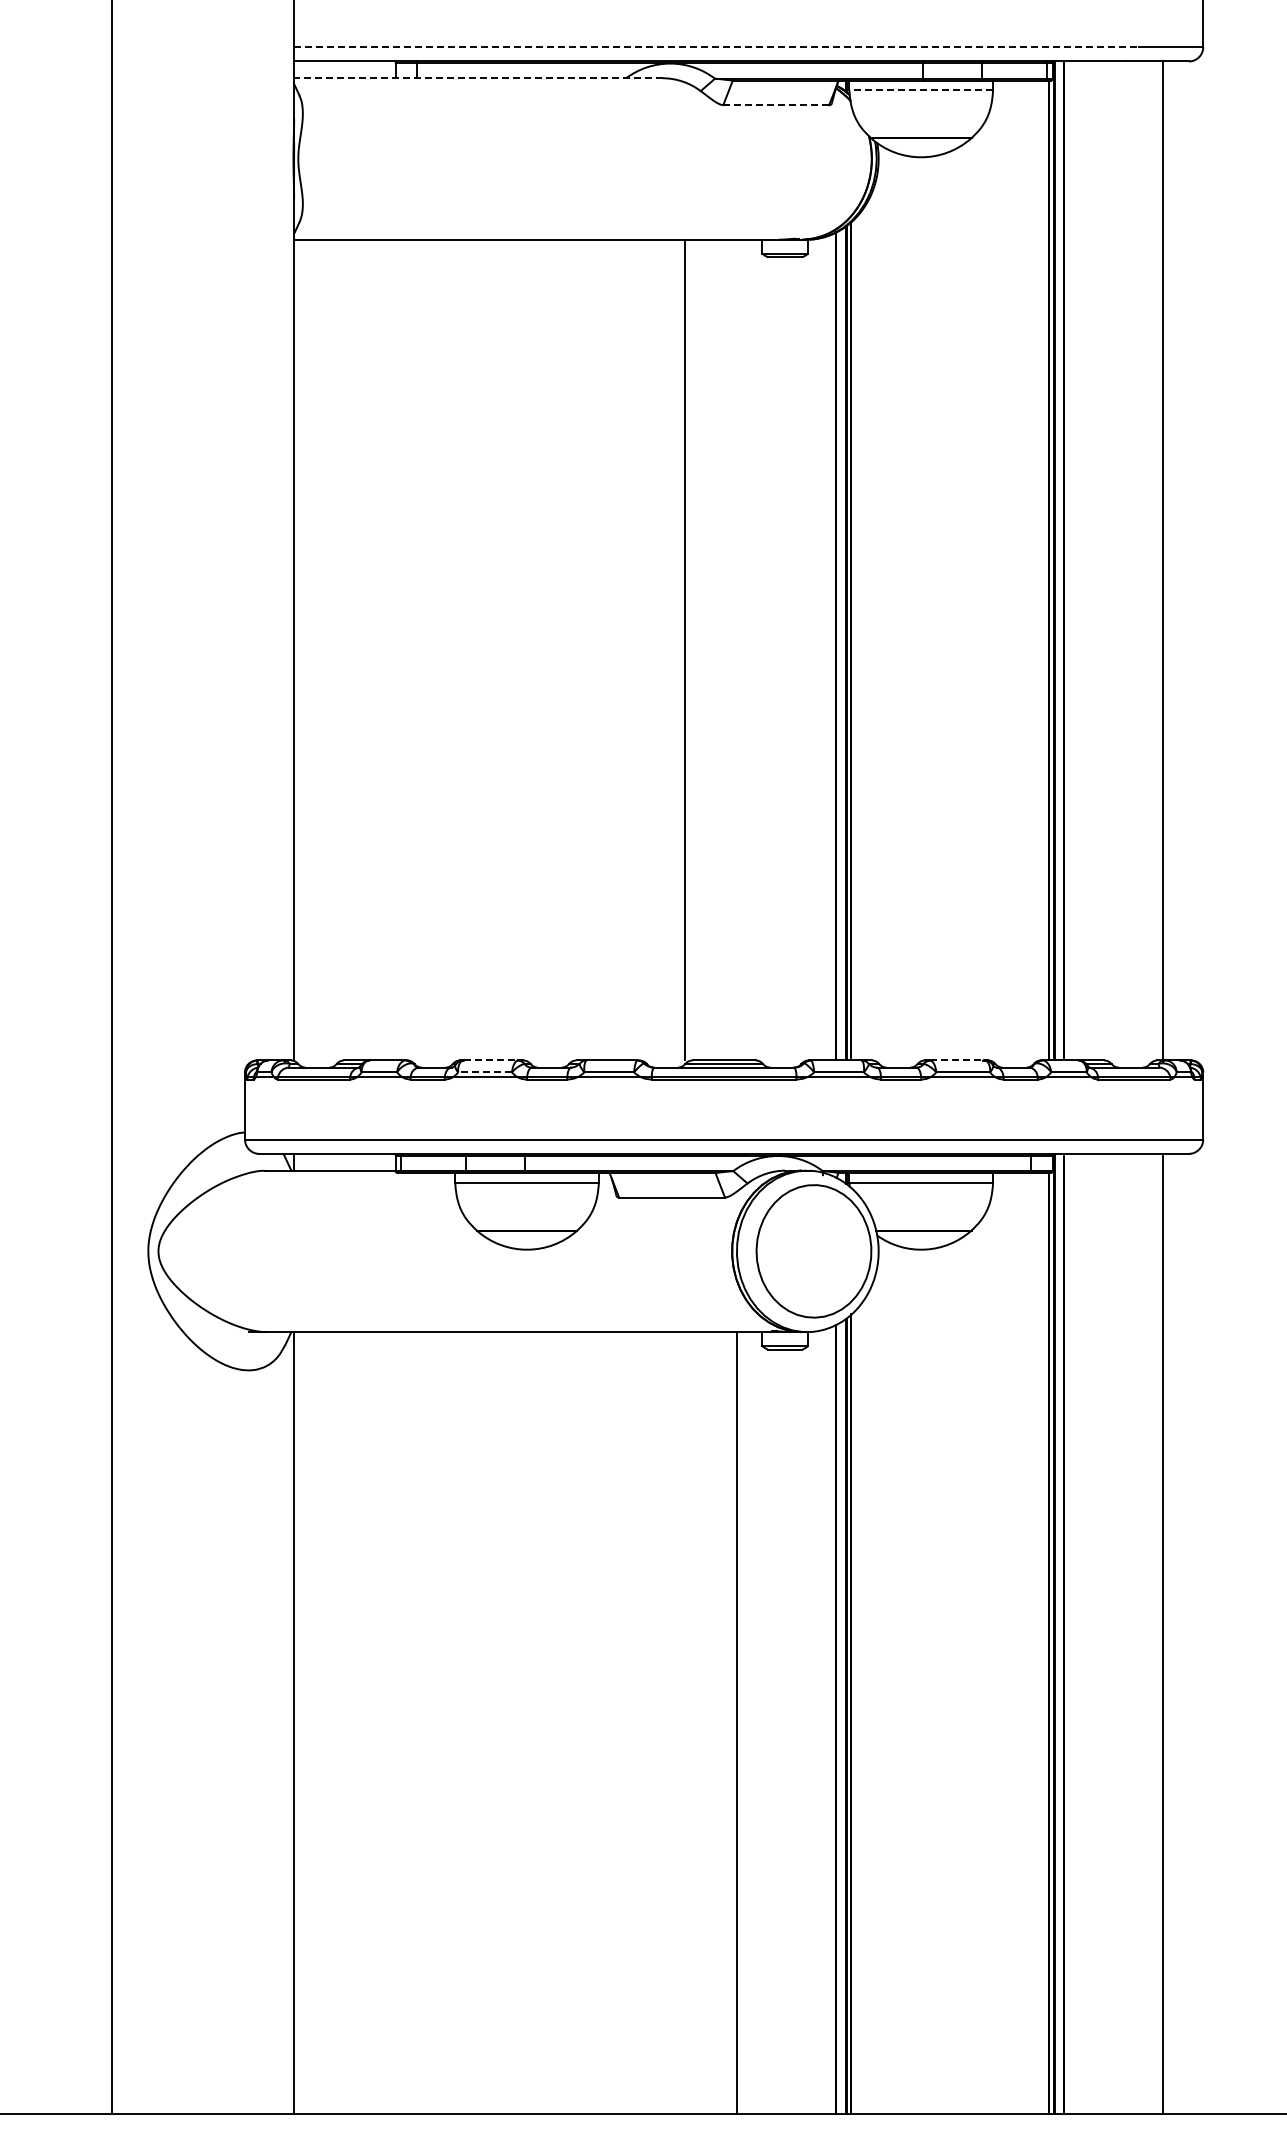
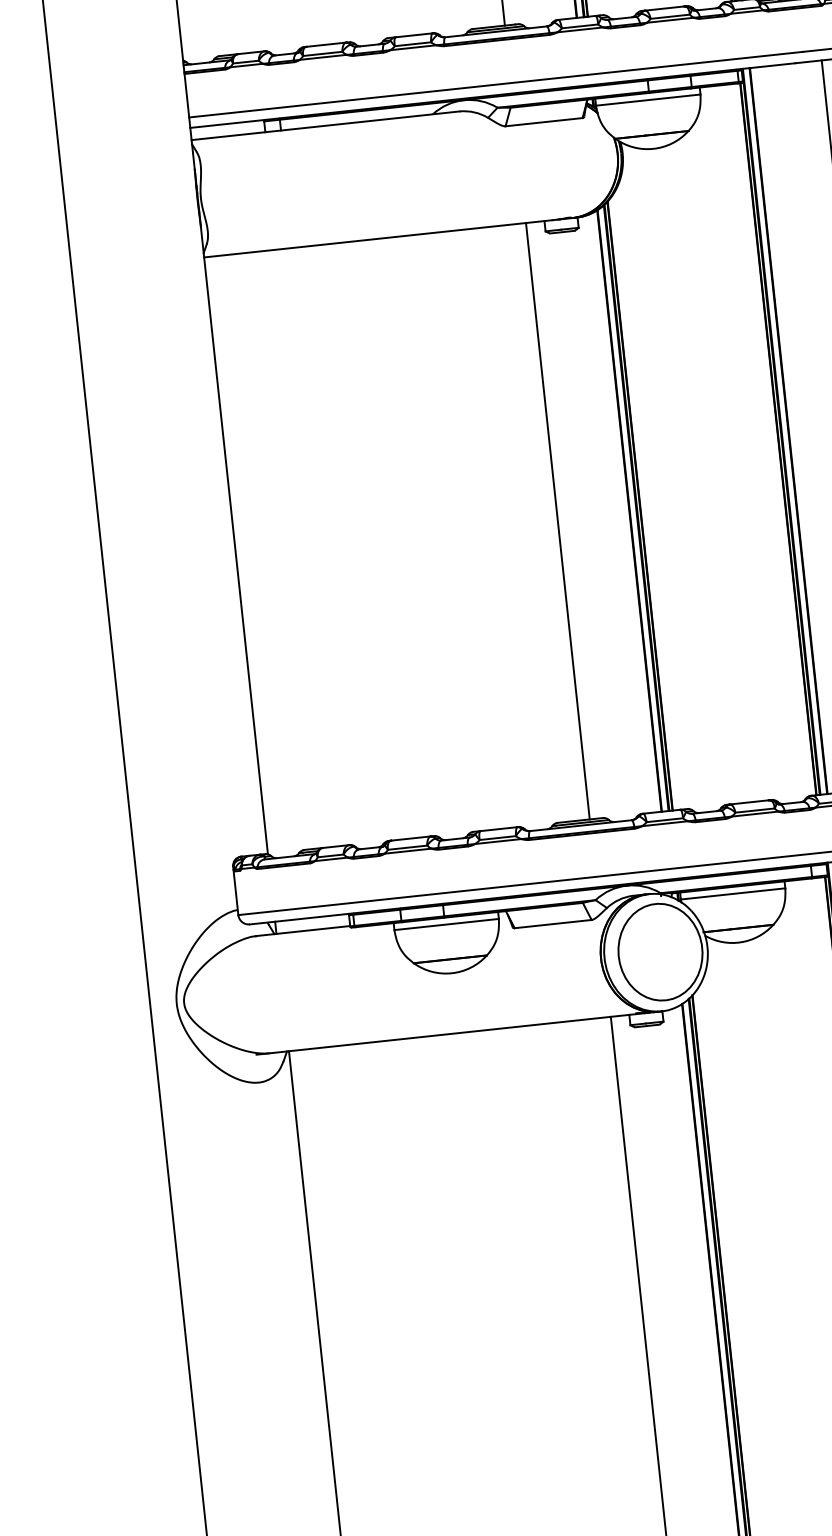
line: (717, 47) -> (496, 84), dashed -> solid
line: (478, 78) -> (325, 125), dashed -> solid
line: (921, 90) -> (648, 100), dashed -> solid
line: (776, 105) -> (544, 122), dashed -> solid
line: (685, 649) -> (558, 520), moved
line: (491, 1060) -> (411, 838), dashed -> solid
line: (957, 1060) -> (749, 802), dashed -> solid
line: (485, 1072) -> (407, 847), dashed -> solid

